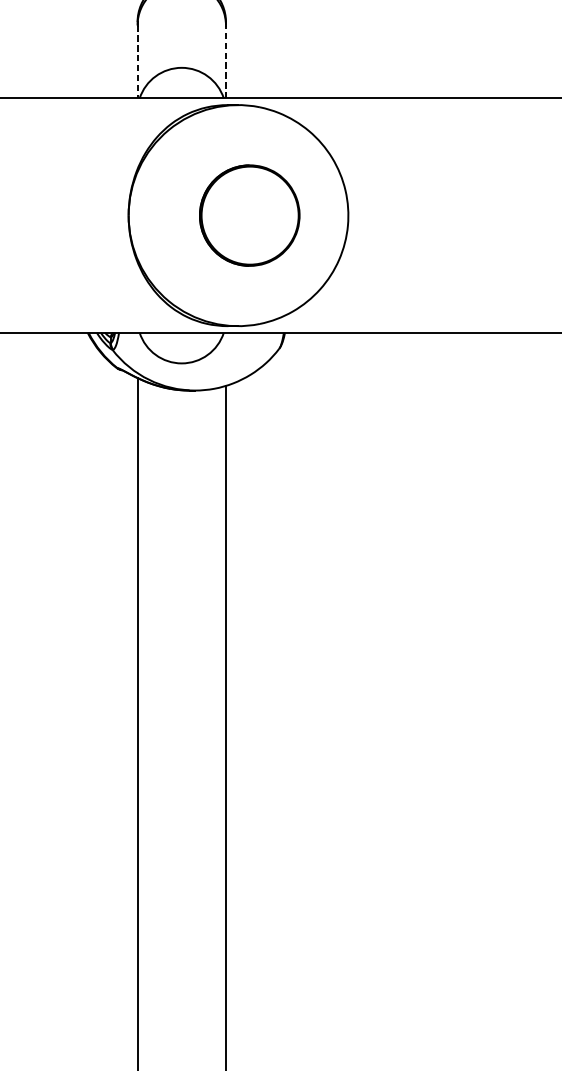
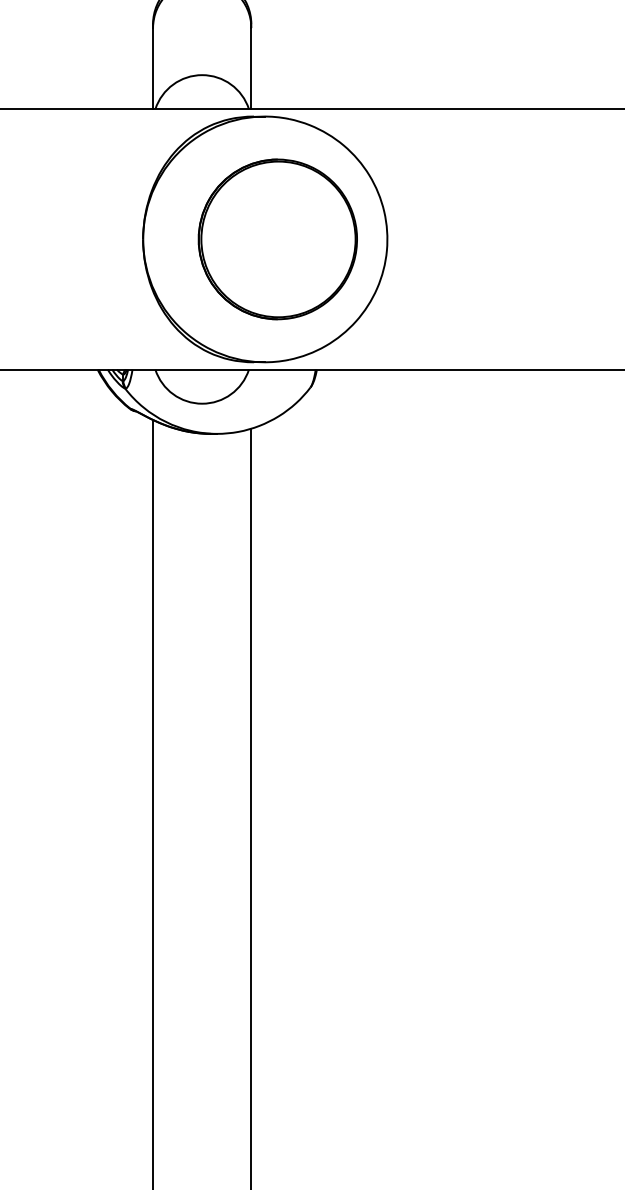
line: (137, 61) -> (153, 68), dashed -> solid
line: (226, 61) -> (251, 68), dashed -> solid
part: (249, 215) -> (277, 239), size x1.43

